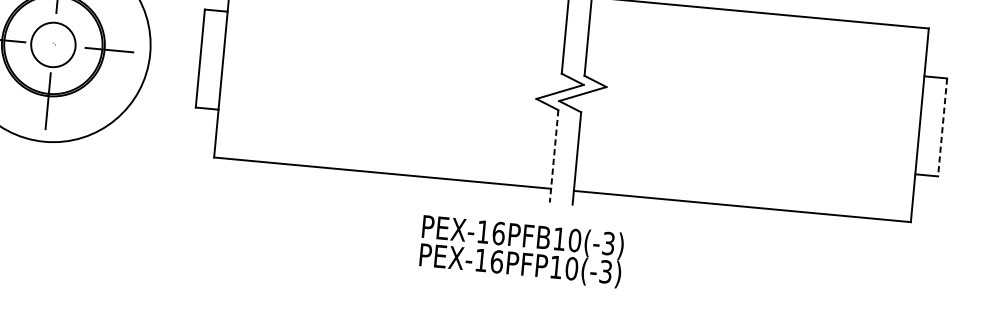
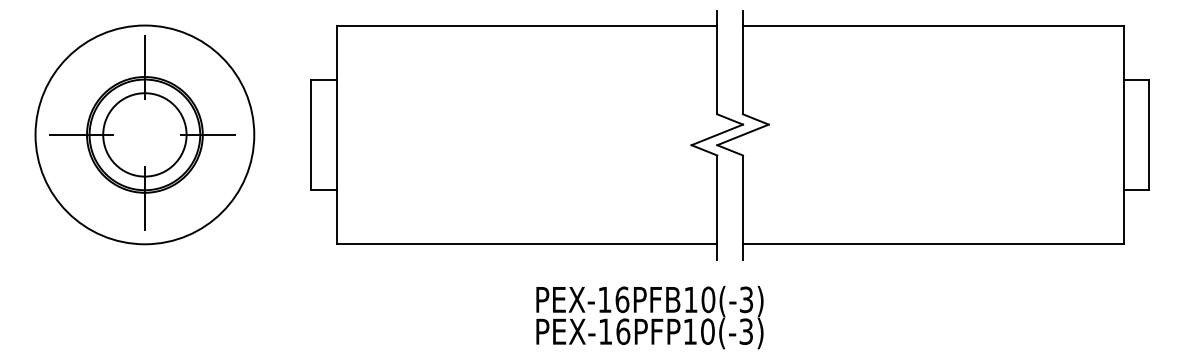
circle: (53, 44) -> (144, 134), size x1.67
line: (942, 127) -> (1149, 135), dashed -> solid
line: (554, 157) -> (717, 208), dashed -> solid
text: (521, 251) -> (649, 317), moved

